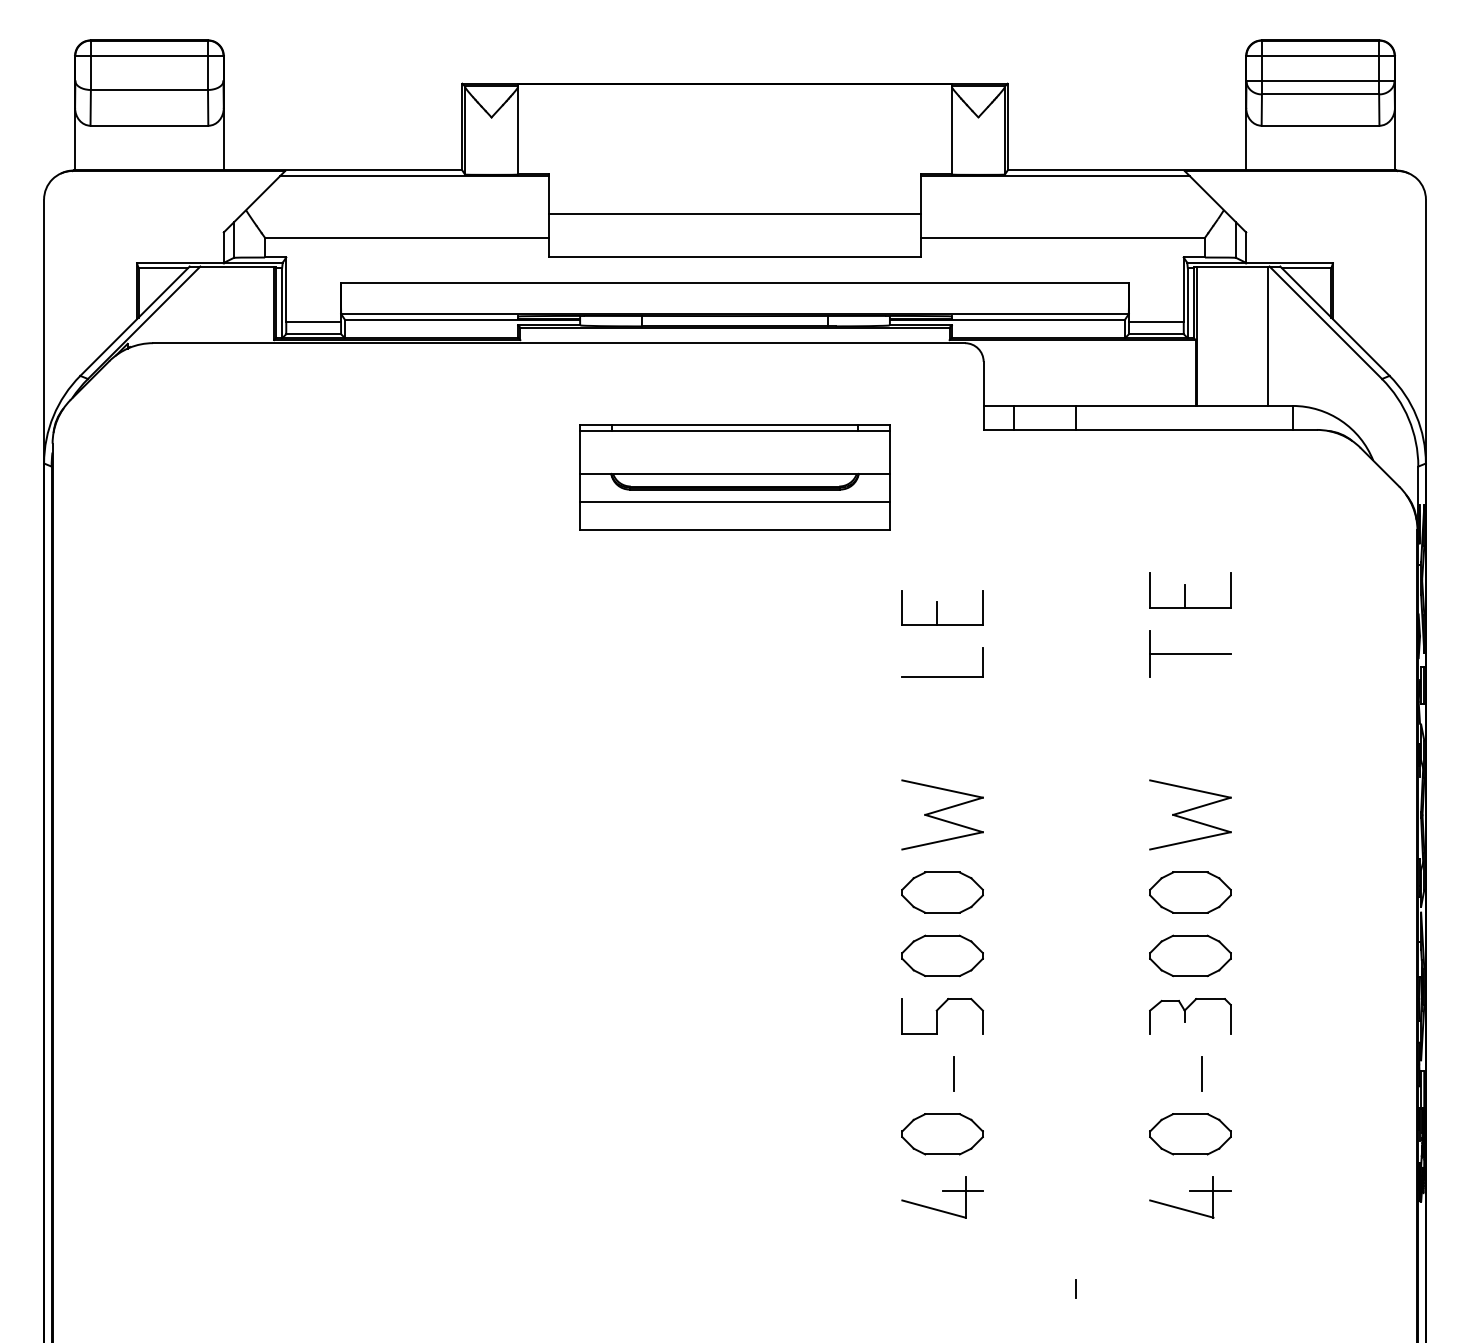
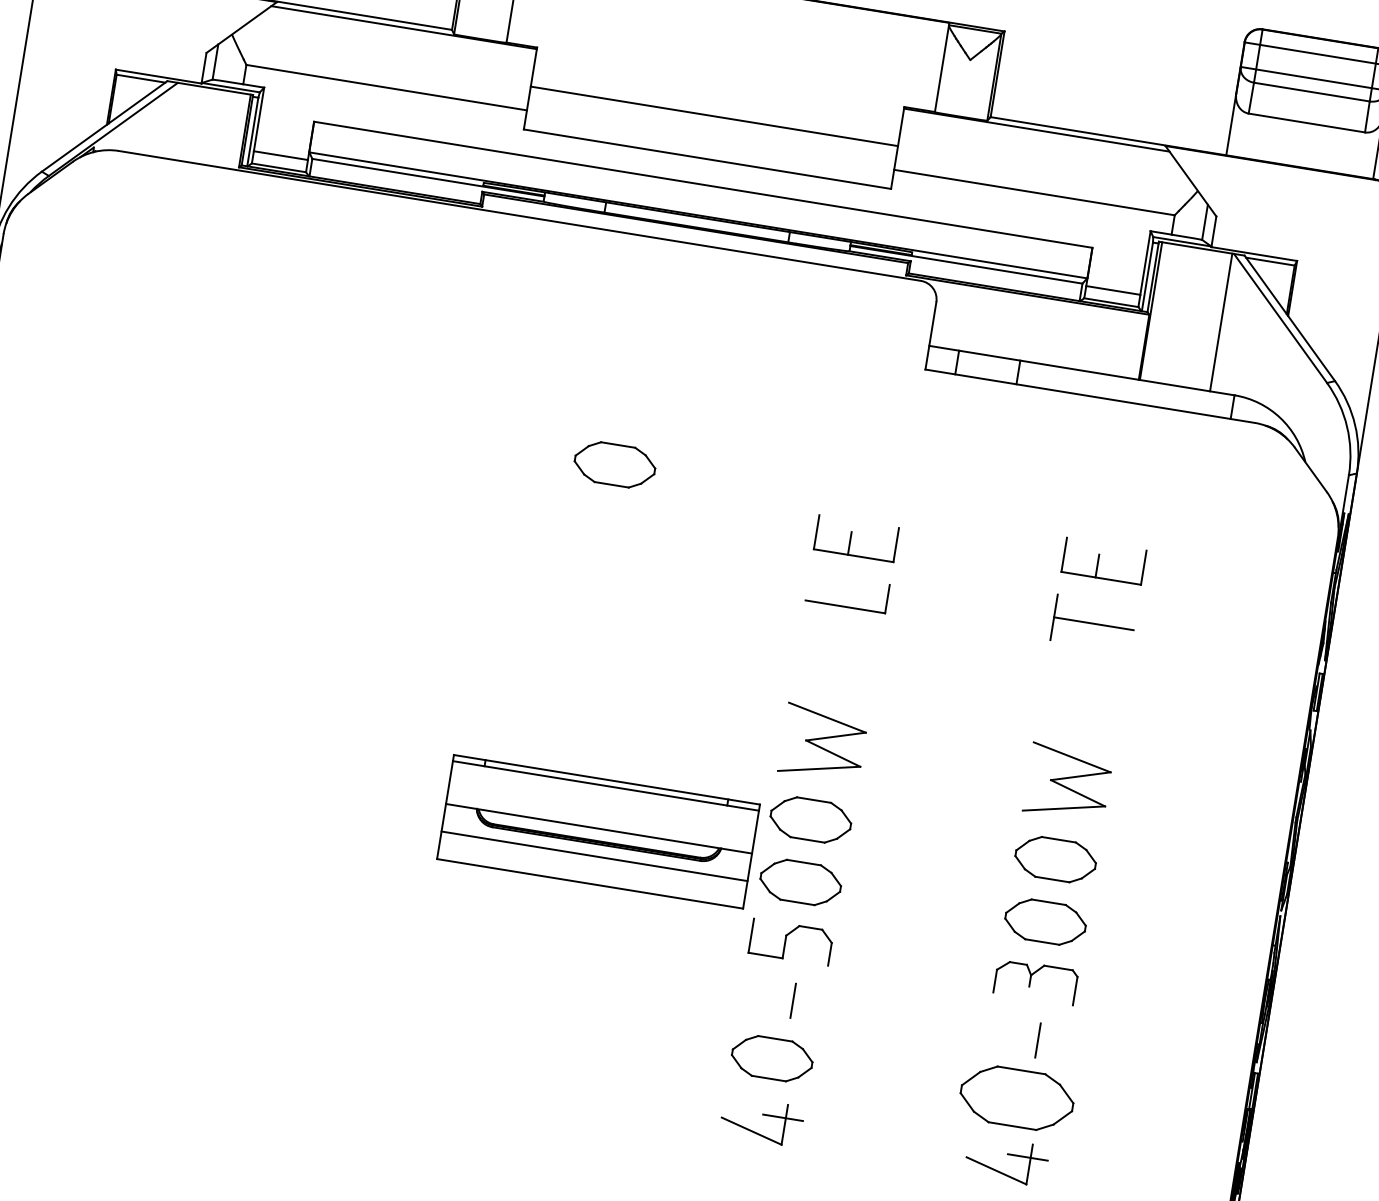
part: (734, 477) -> (597, 832), moved
part: (692, 573) -> (614, 464), added
part: (1190, 1134) -> (1017, 1098), size x1.4

